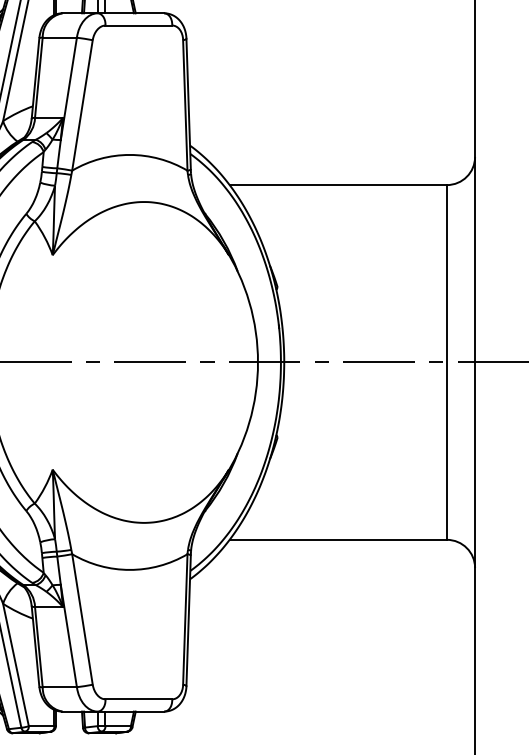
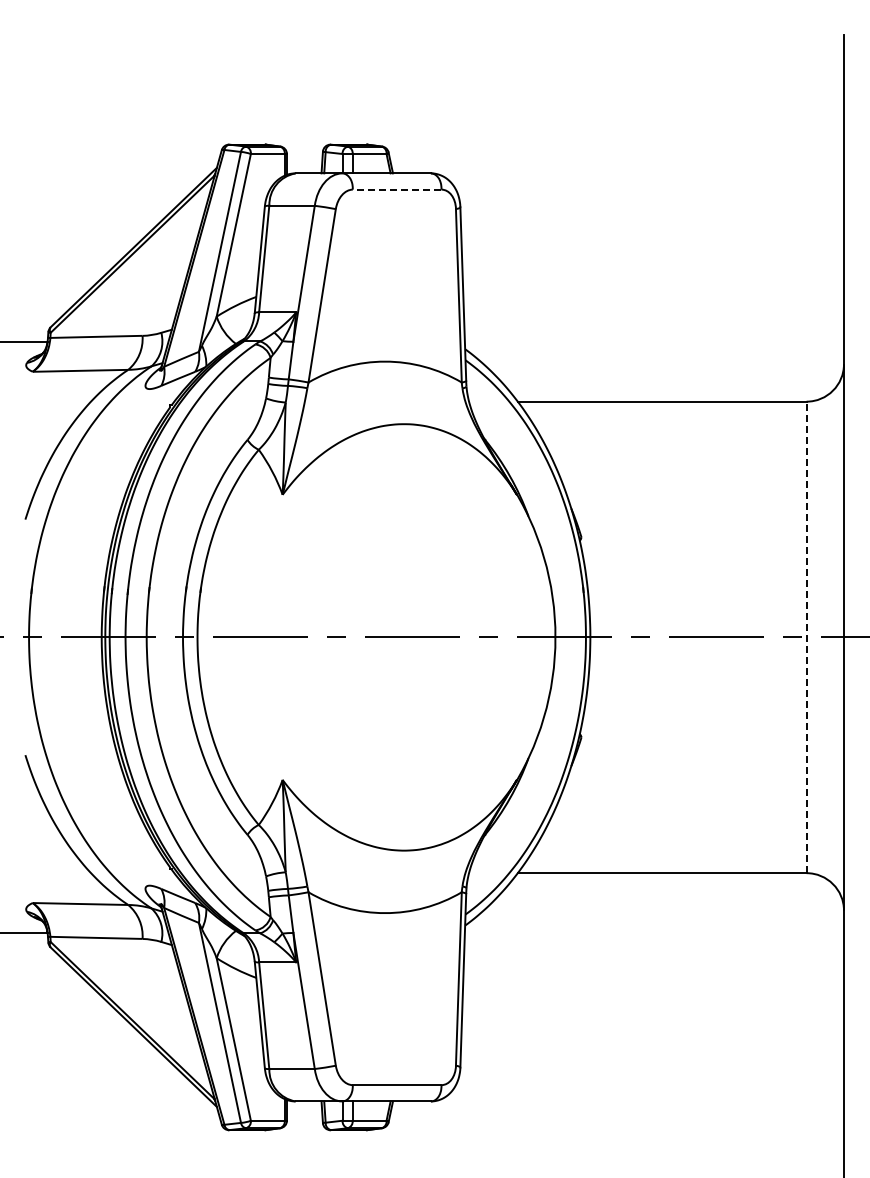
line: (138, 25) -> (396, 189), solid -> dashed
line: (446, 362) -> (806, 637), solid -> dashed

